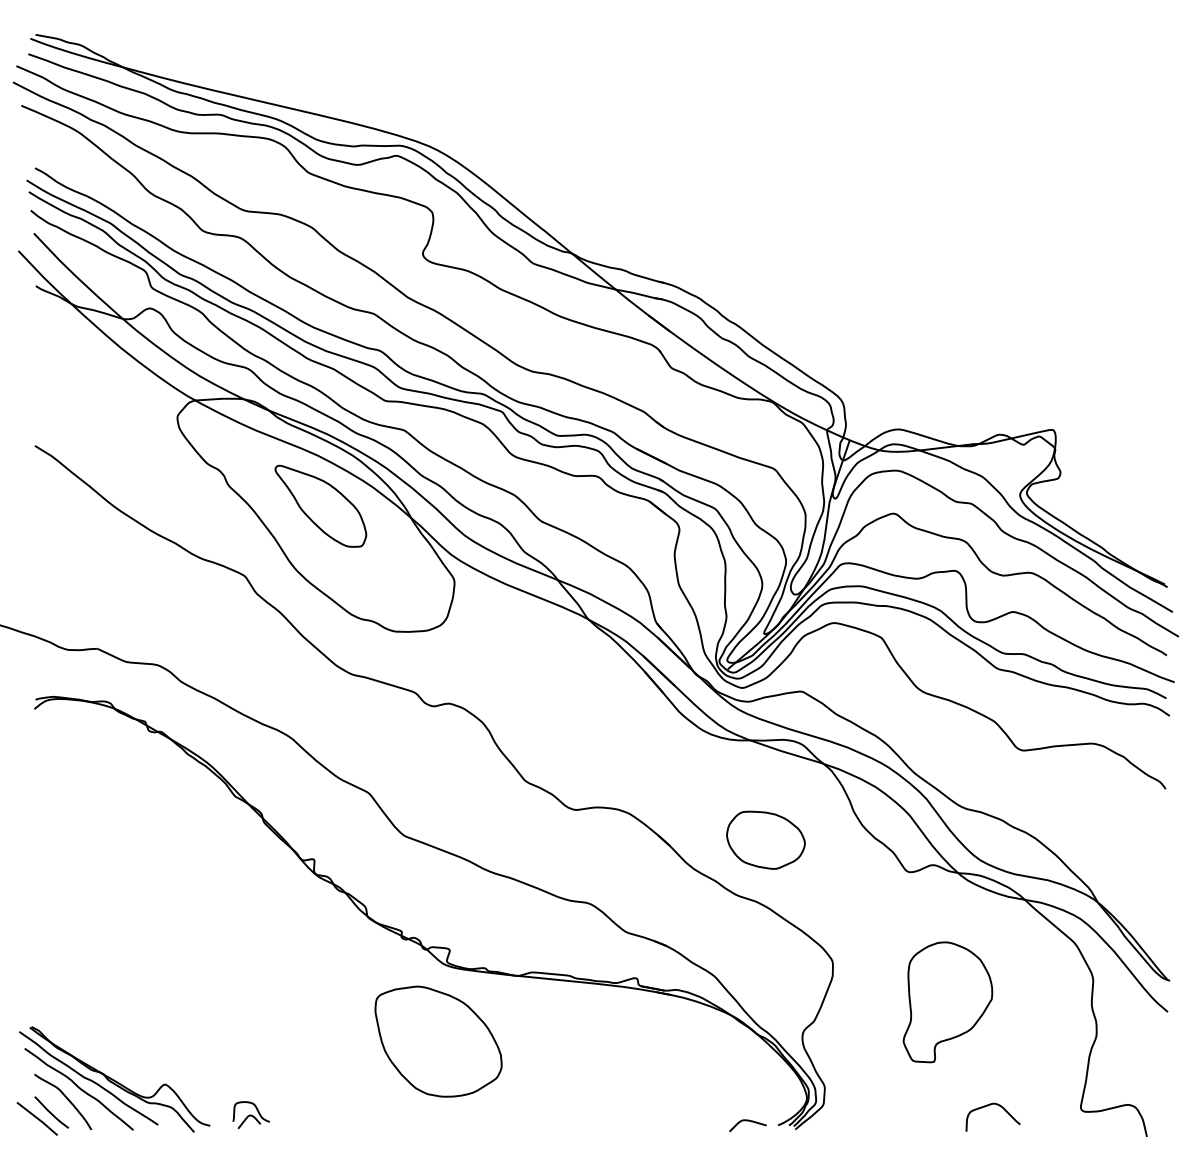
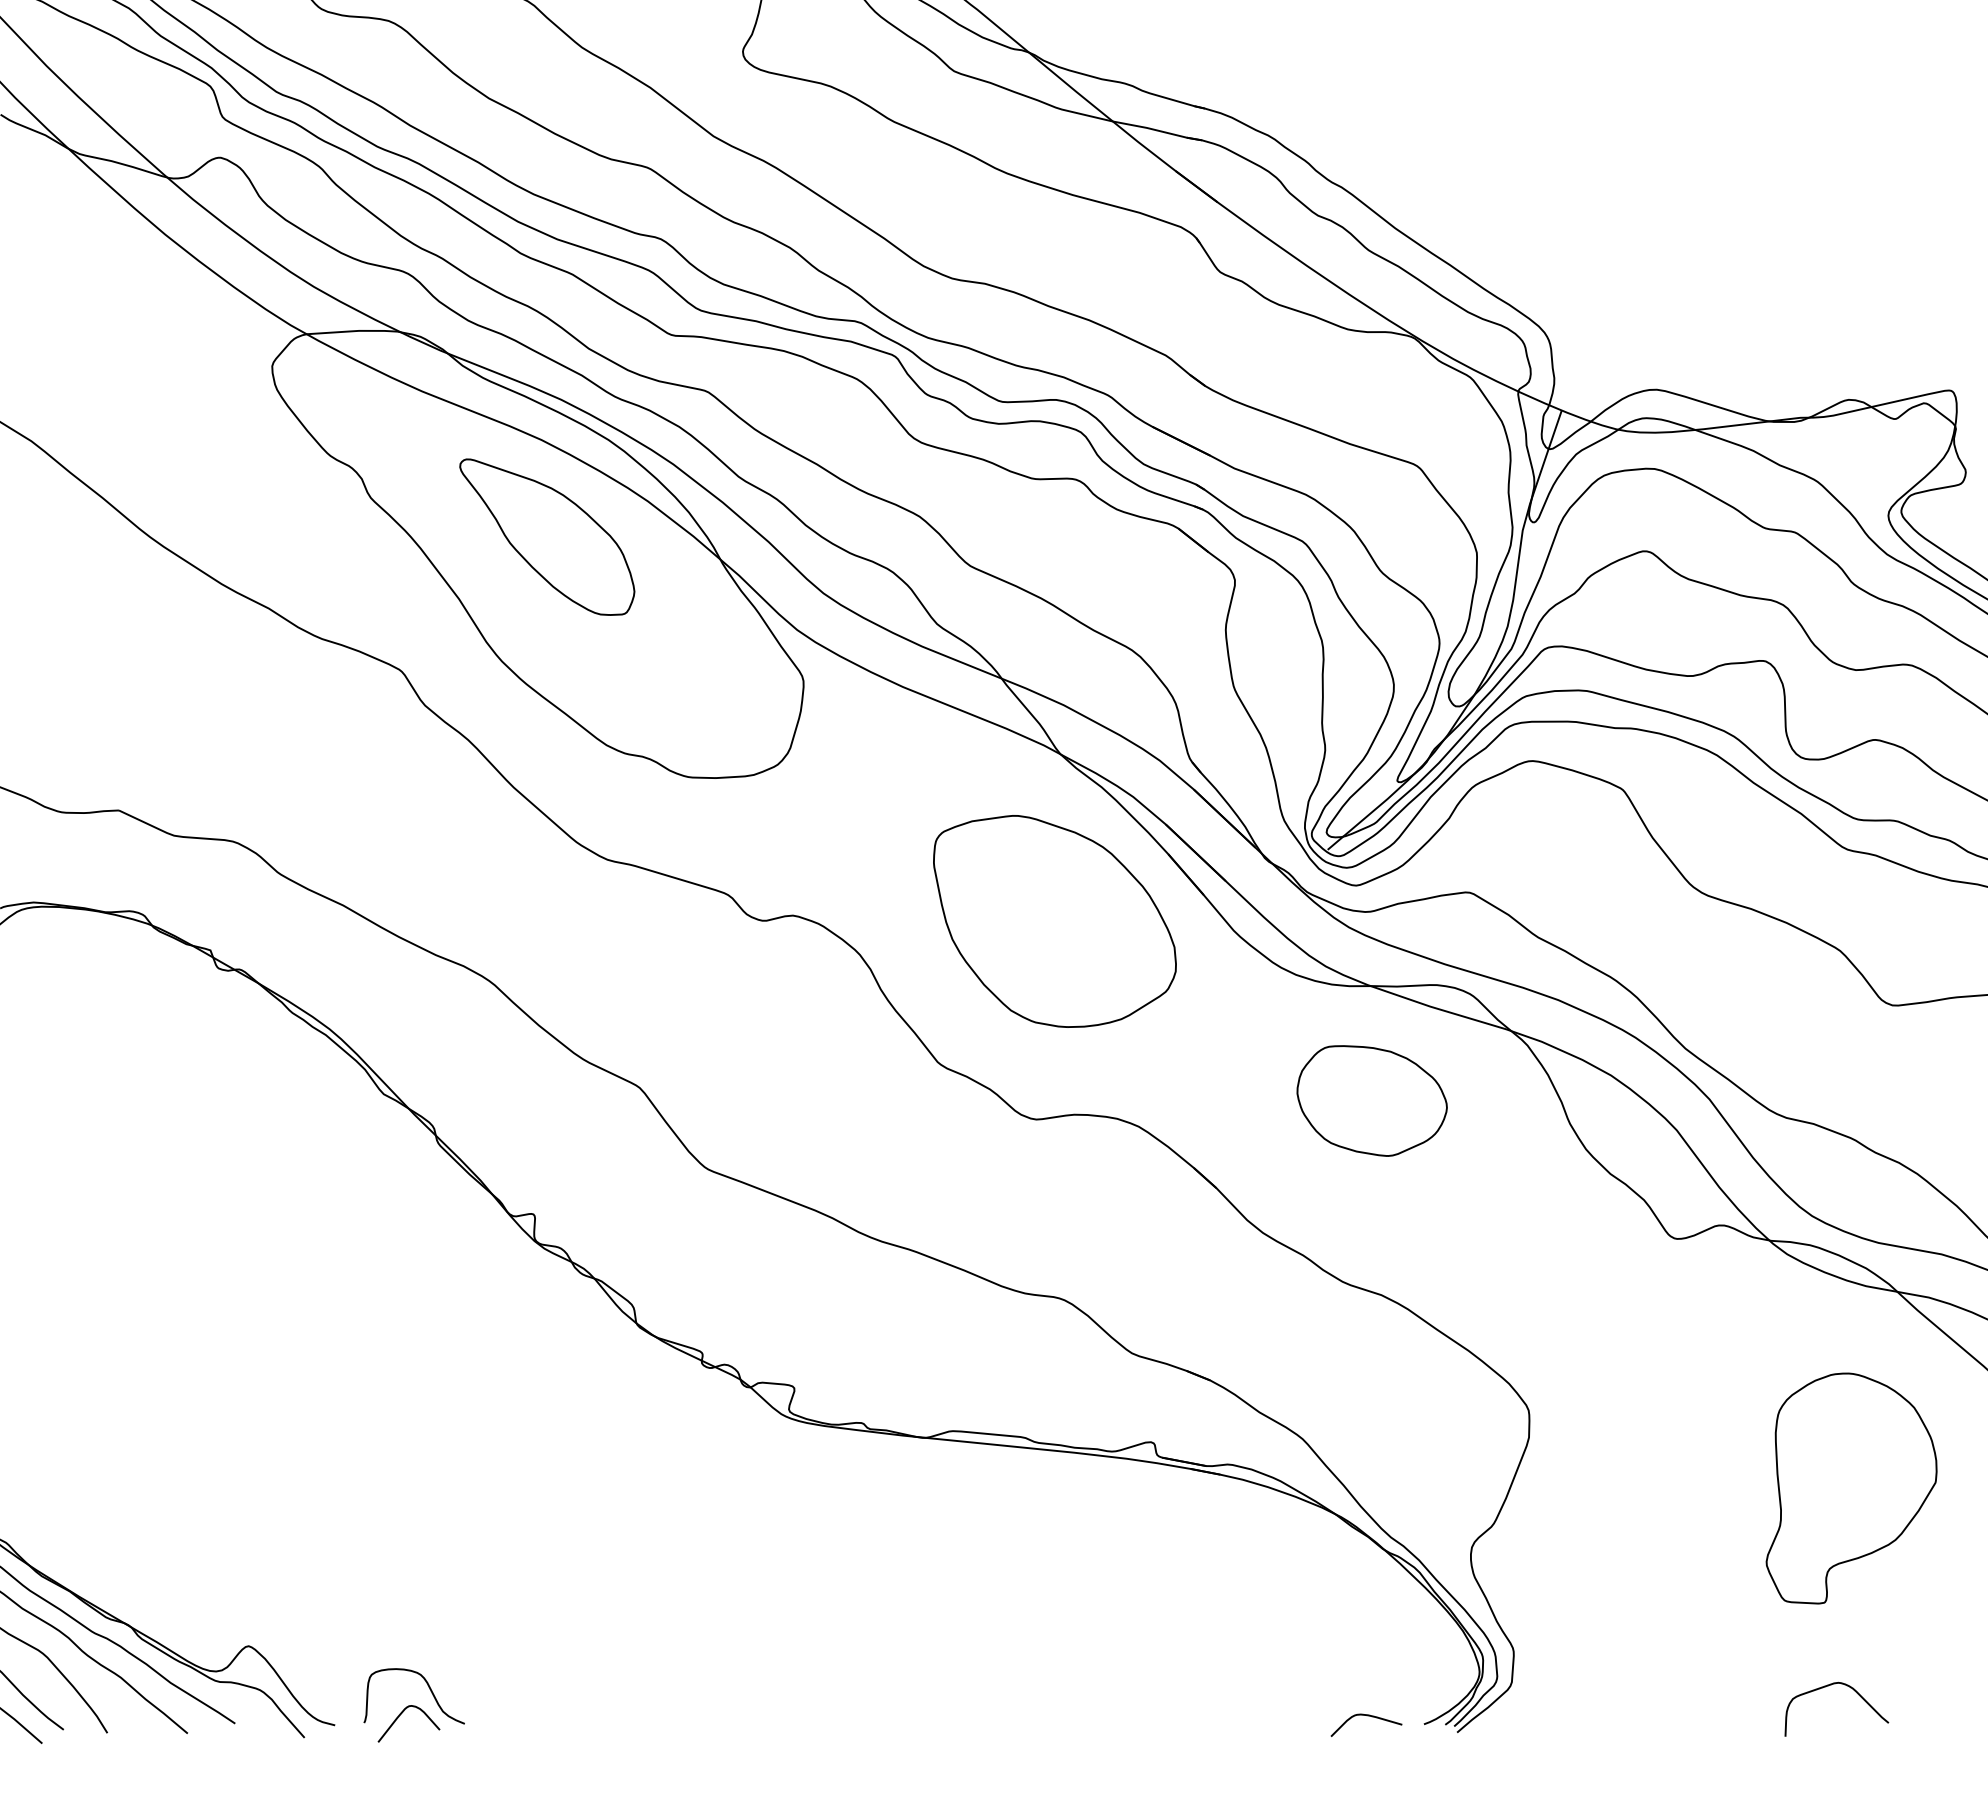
part: (765, 839) -> (1371, 1099), moved
part: (947, 1002) -> (1850, 1488), moved
part: (438, 1041) -> (1054, 921), moved
part: (250, 1114) -> (412, 1703), size x1.43

